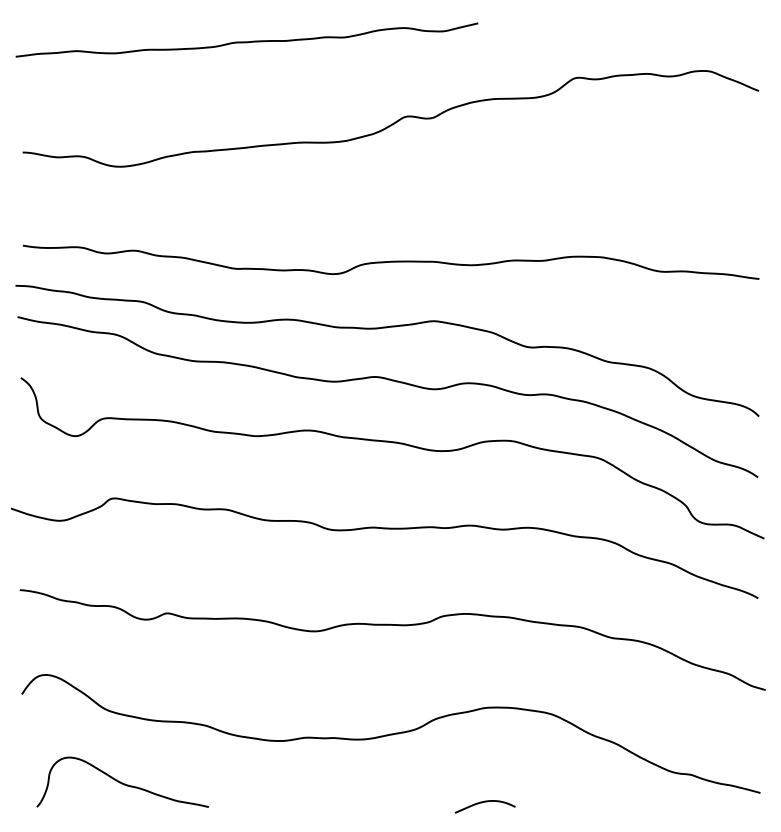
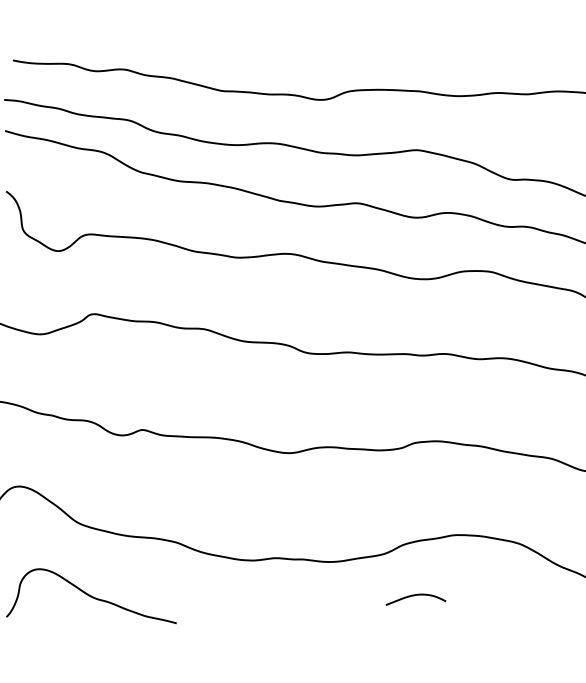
curve: (482, 803) -> (413, 596), moved

